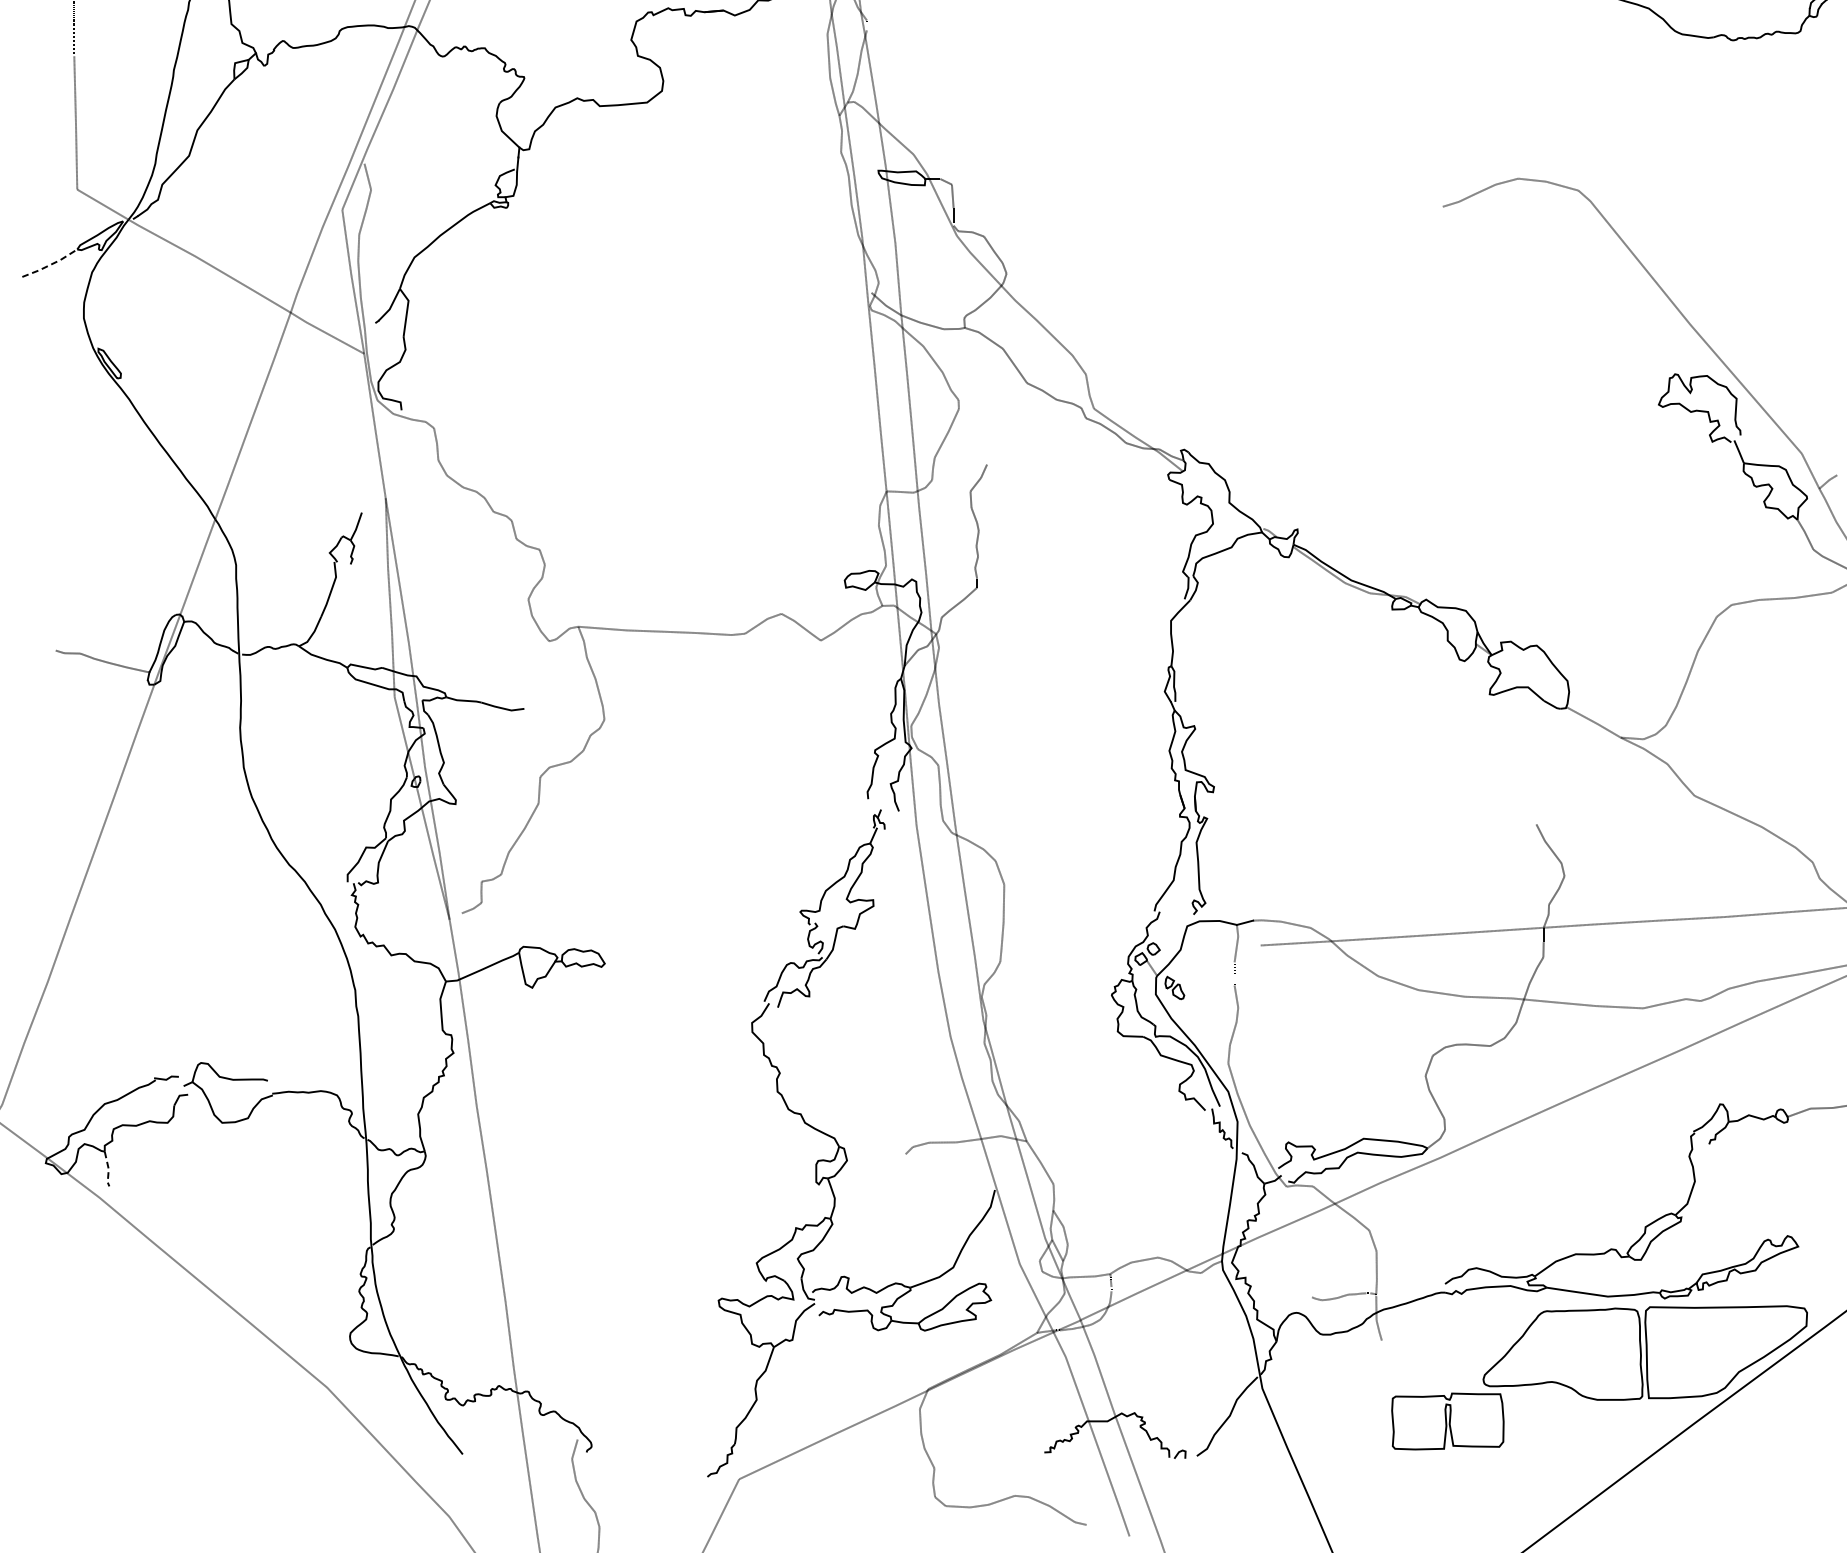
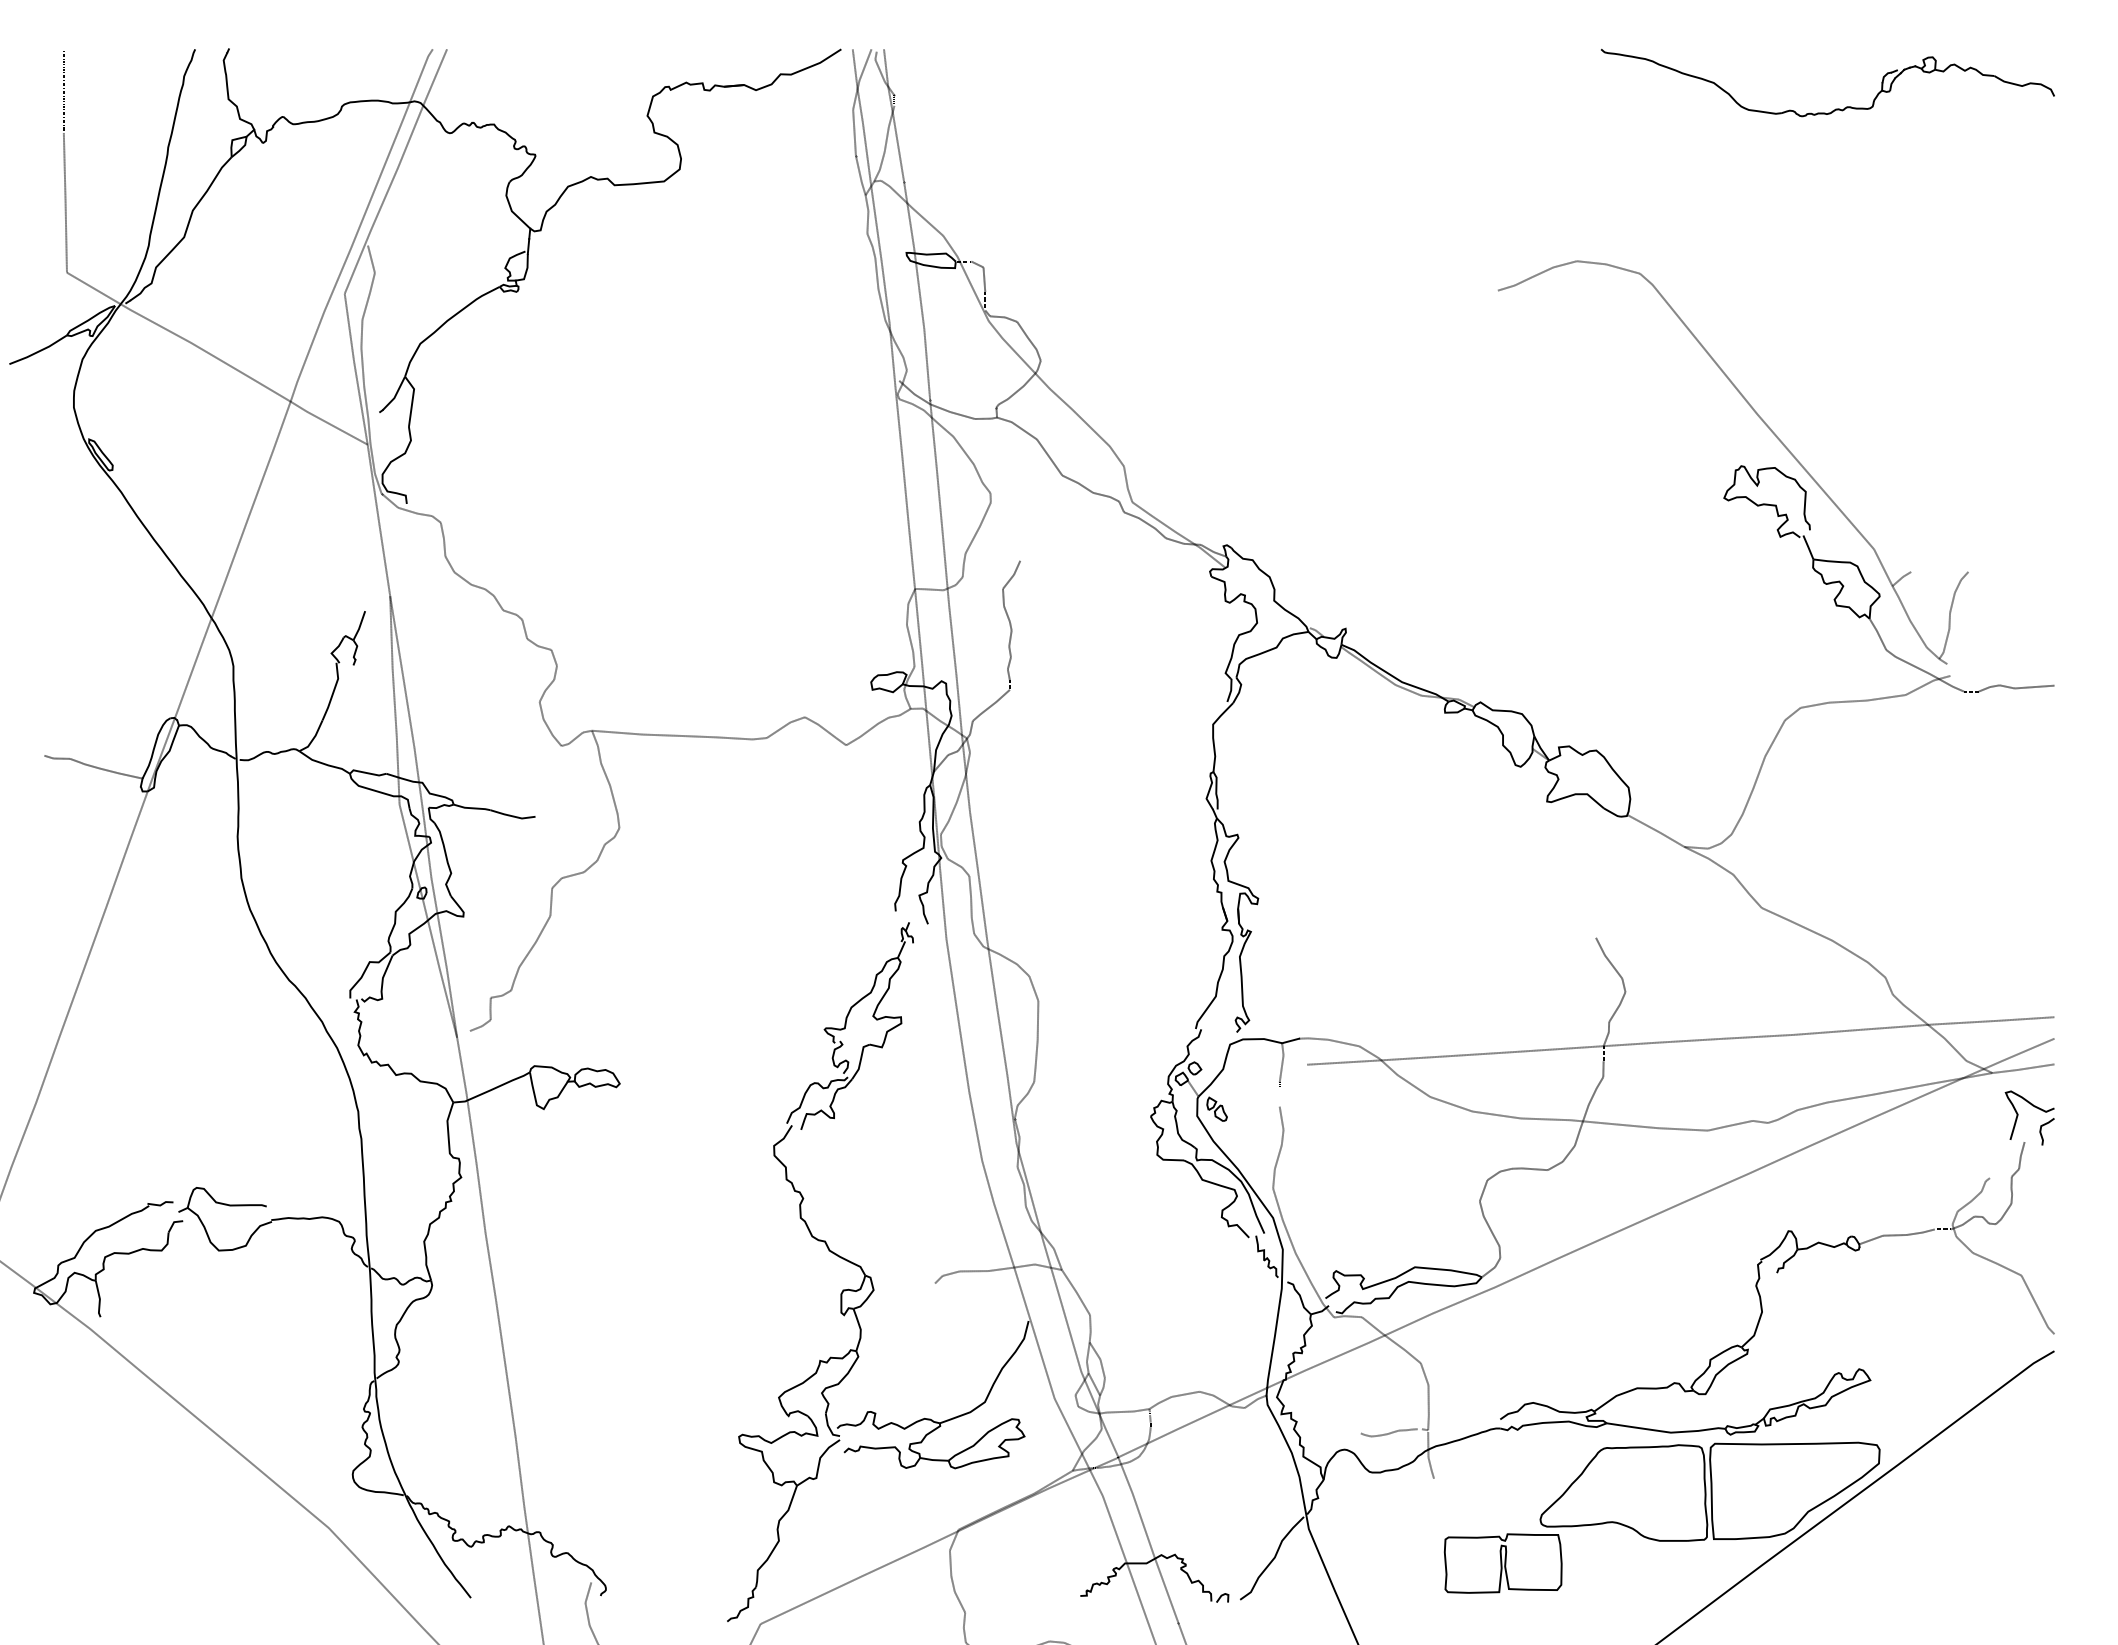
line: (51, 264) -> (39, 351), dashed -> solid
line: (108, 1169) -> (99, 1299), dashed -> solid

